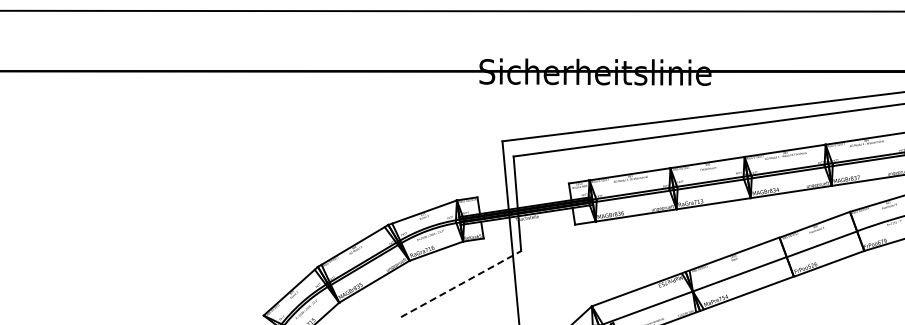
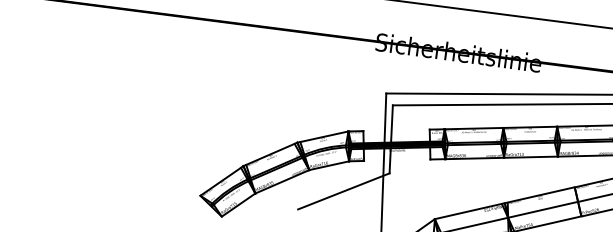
line: (461, 284) -> (344, 191), dashed -> solid

